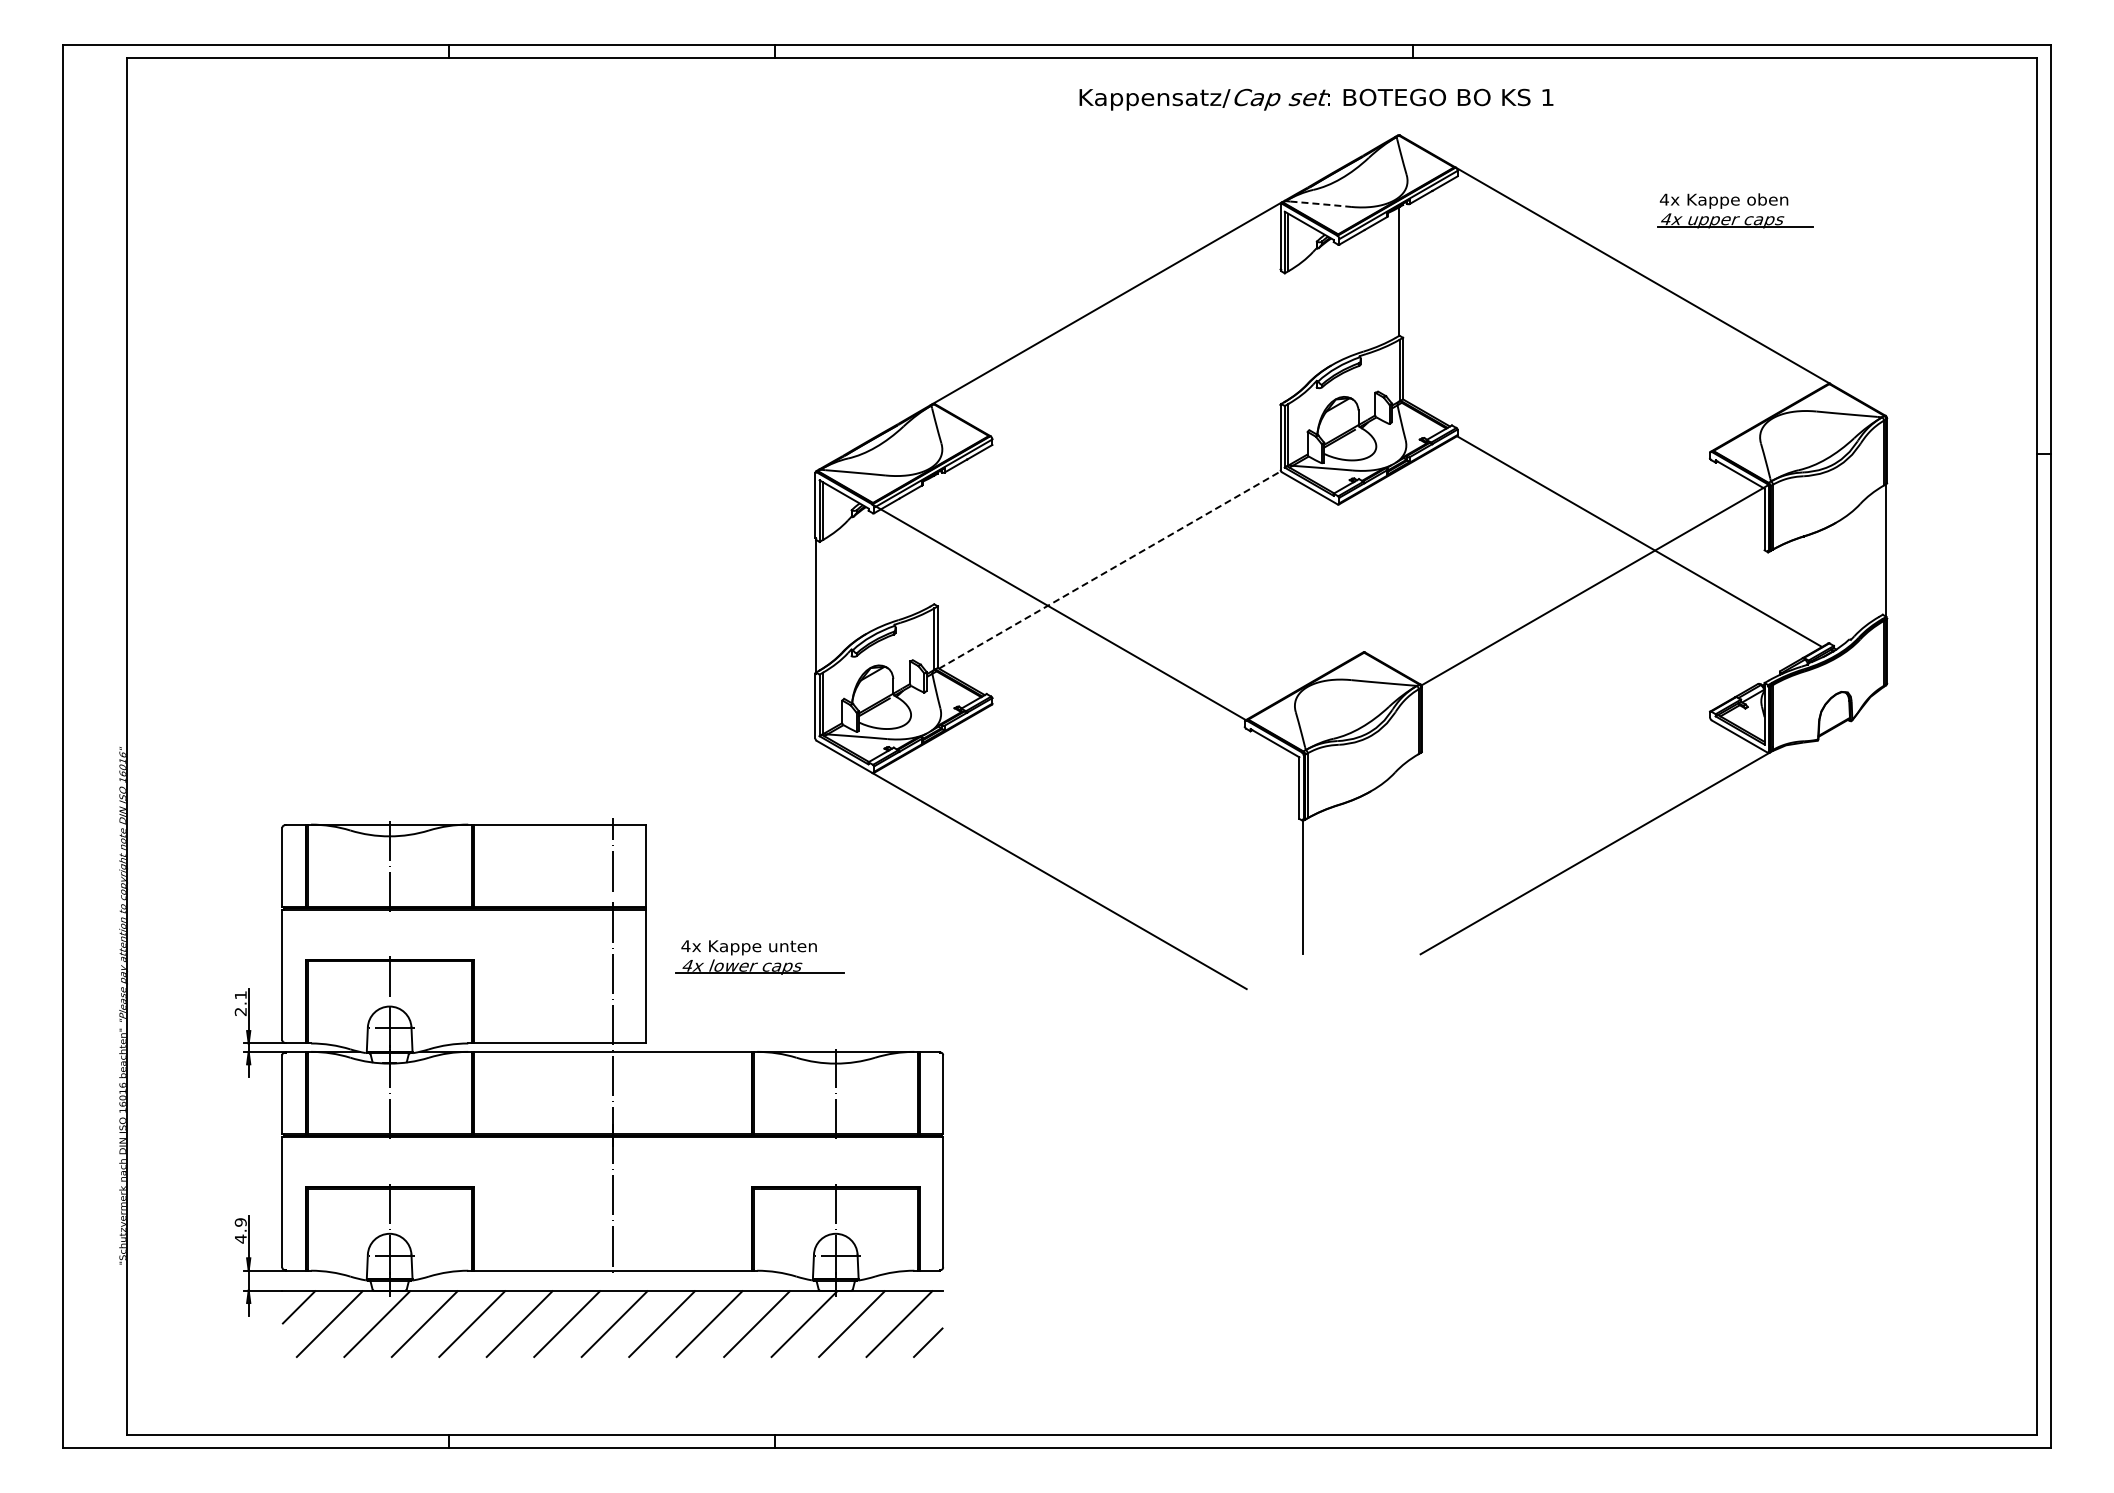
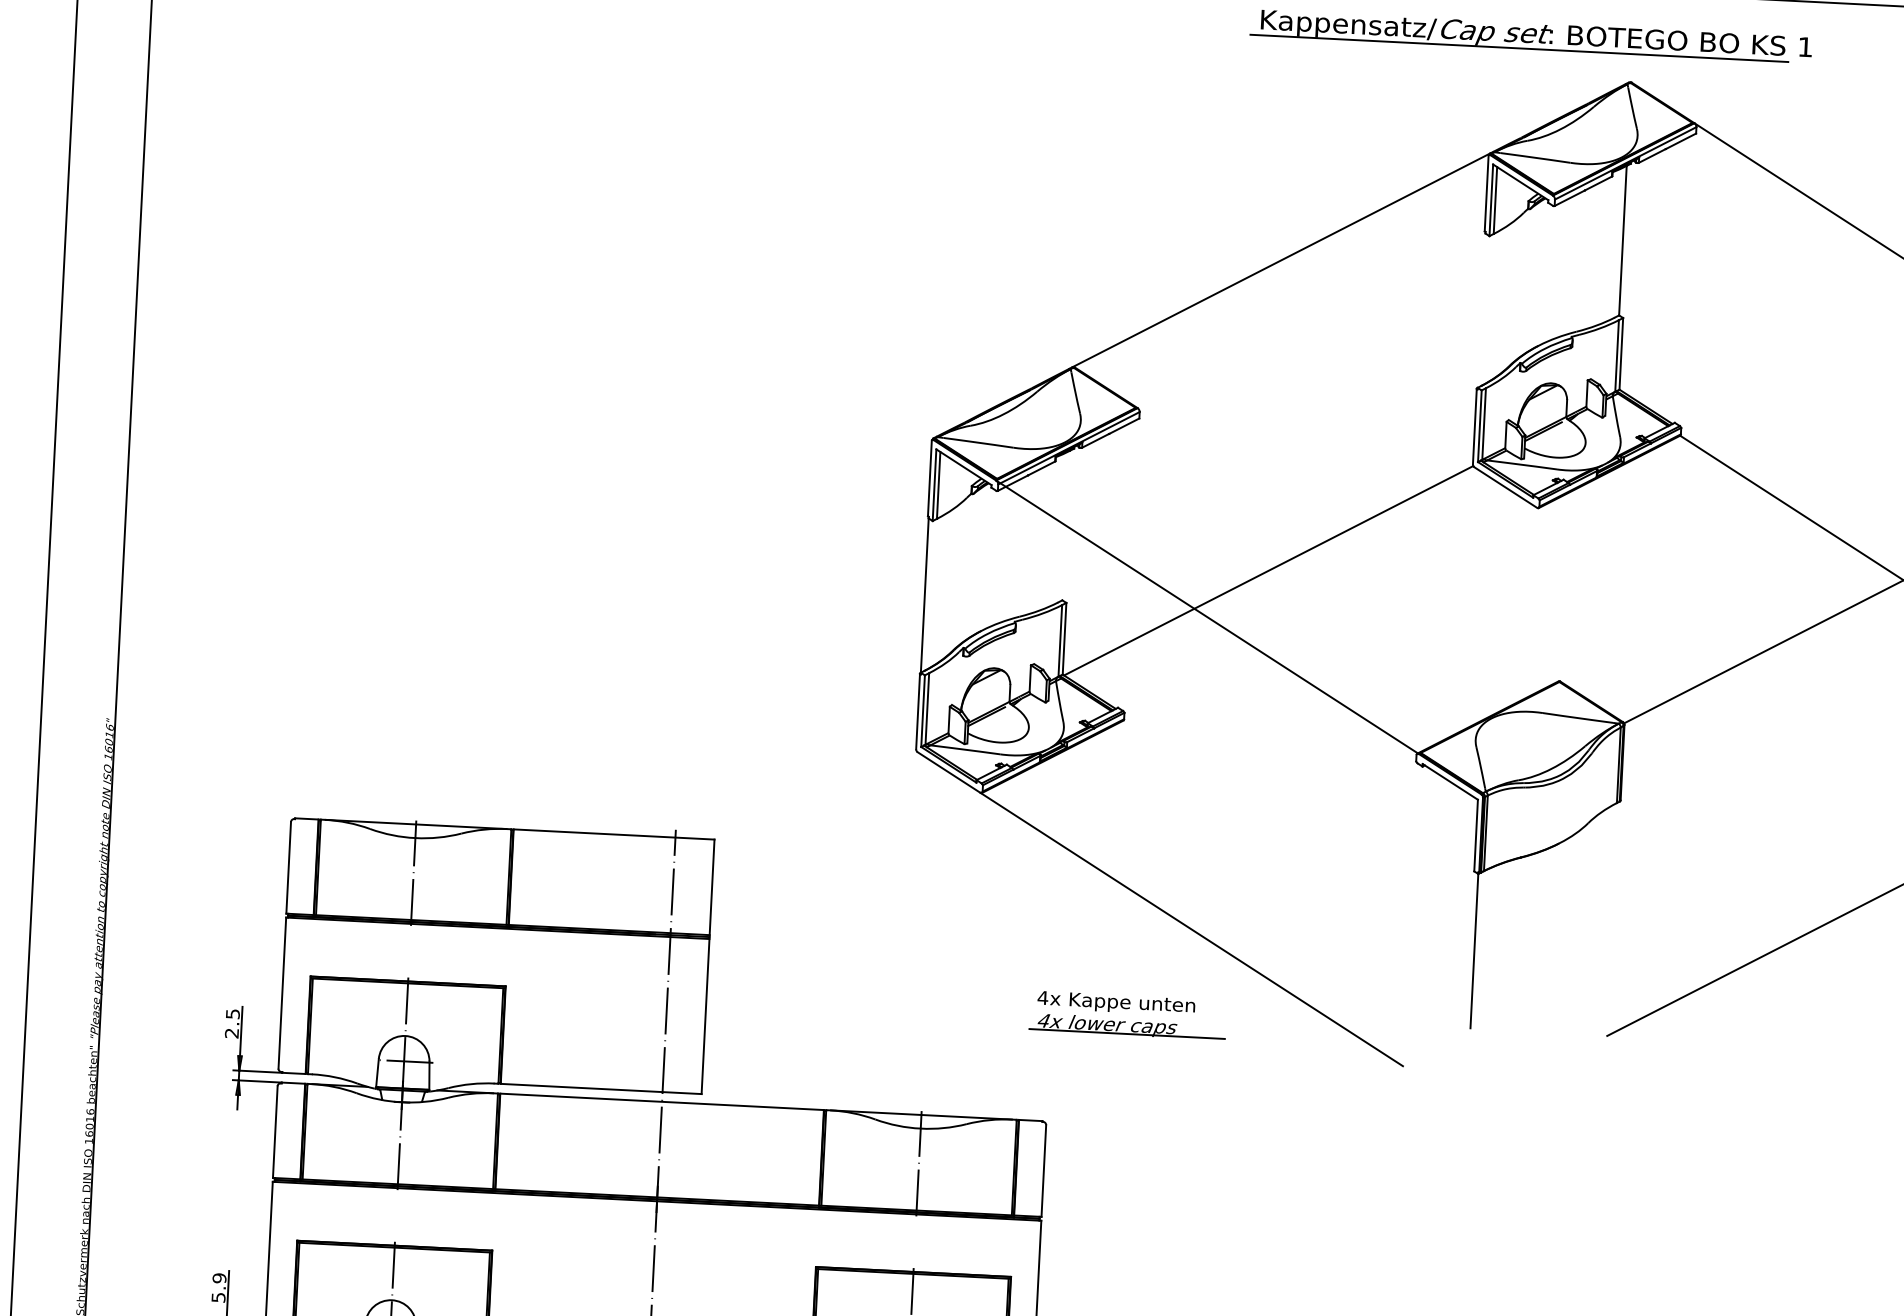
line: (1302, 111) -> (1519, 48), added
line: (1321, 204) -> (1536, 158), dashed -> solid
line: (1110, 569) -> (1269, 570), dashed -> solid
part: (759, 957) -> (1127, 1015), moved
text: (240, 995) -> (232, 1014), 2.1 -> 2.5
text: (240, 1238) -> (218, 1296), 4.9 -> 5.9

